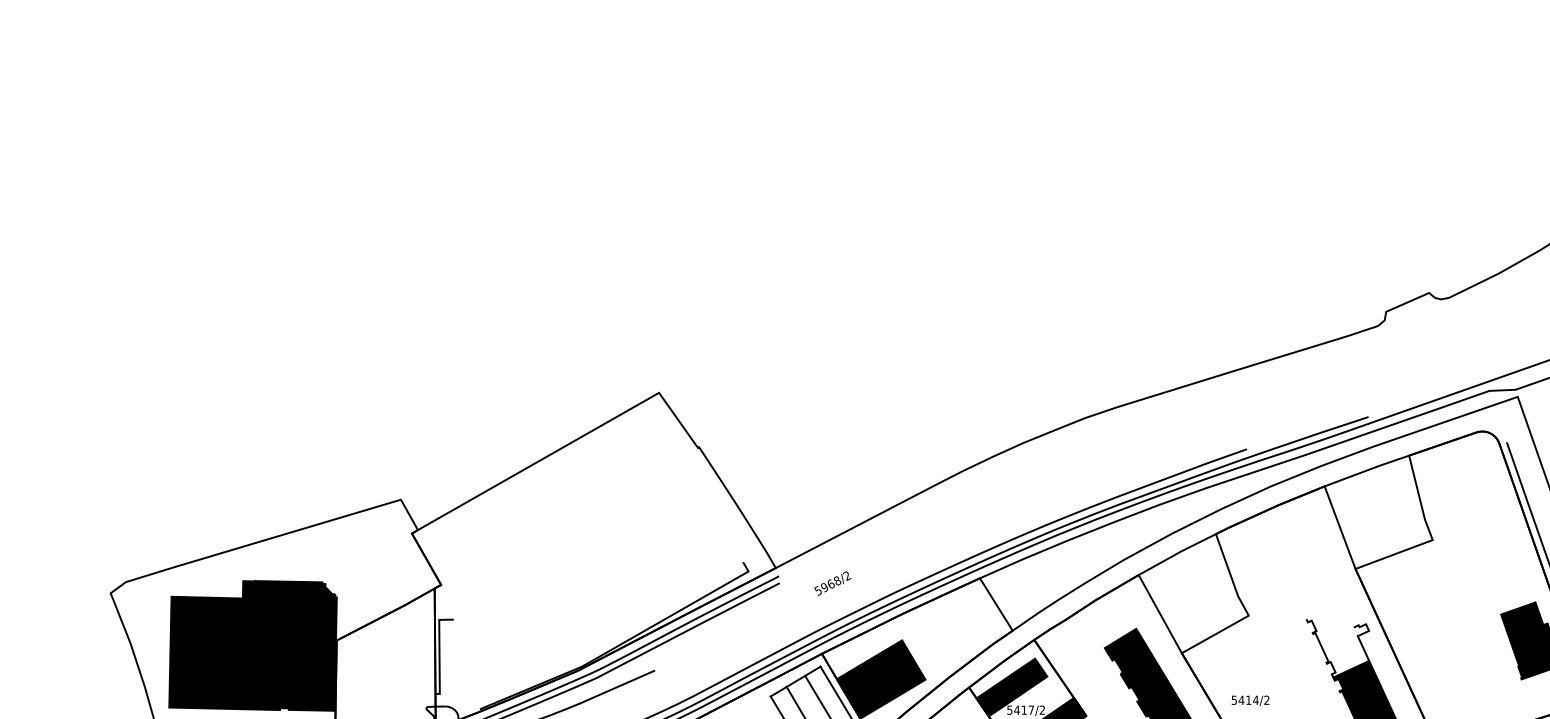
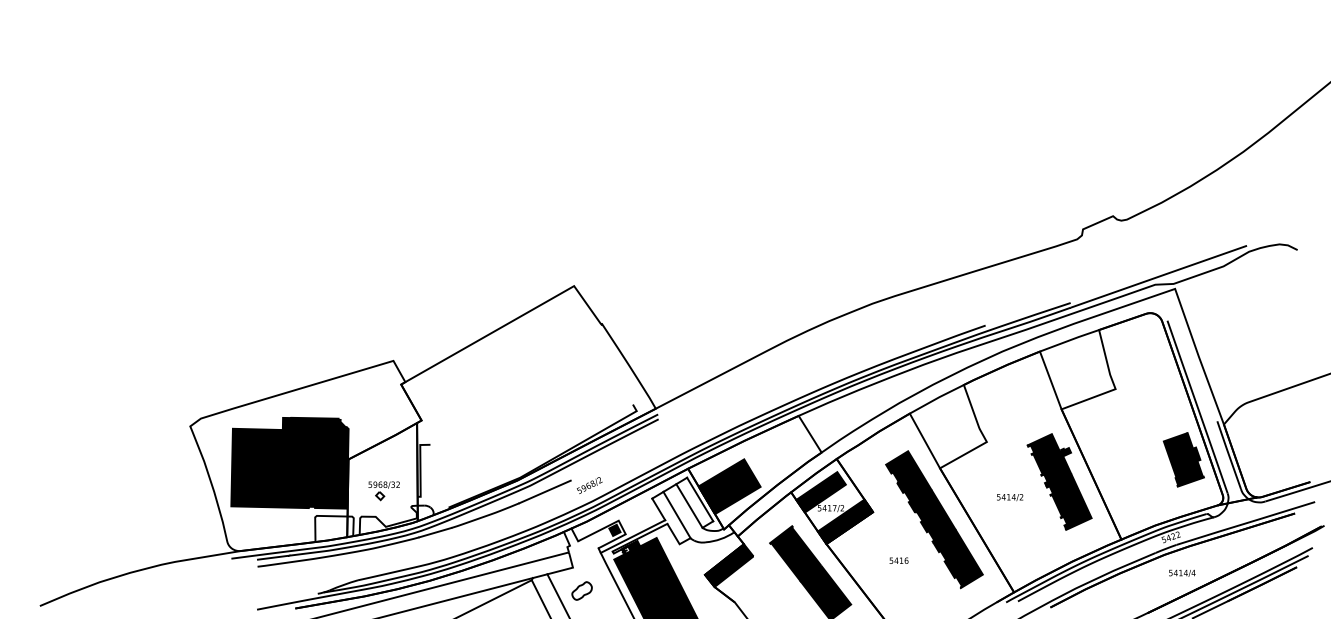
text: (832, 583) -> (589, 485), moved
fill: (1338, 639) -> (1049, 458), added
part: (386, 686) -> (383, 491), added
text: (1251, 700) -> (1010, 497), moved

